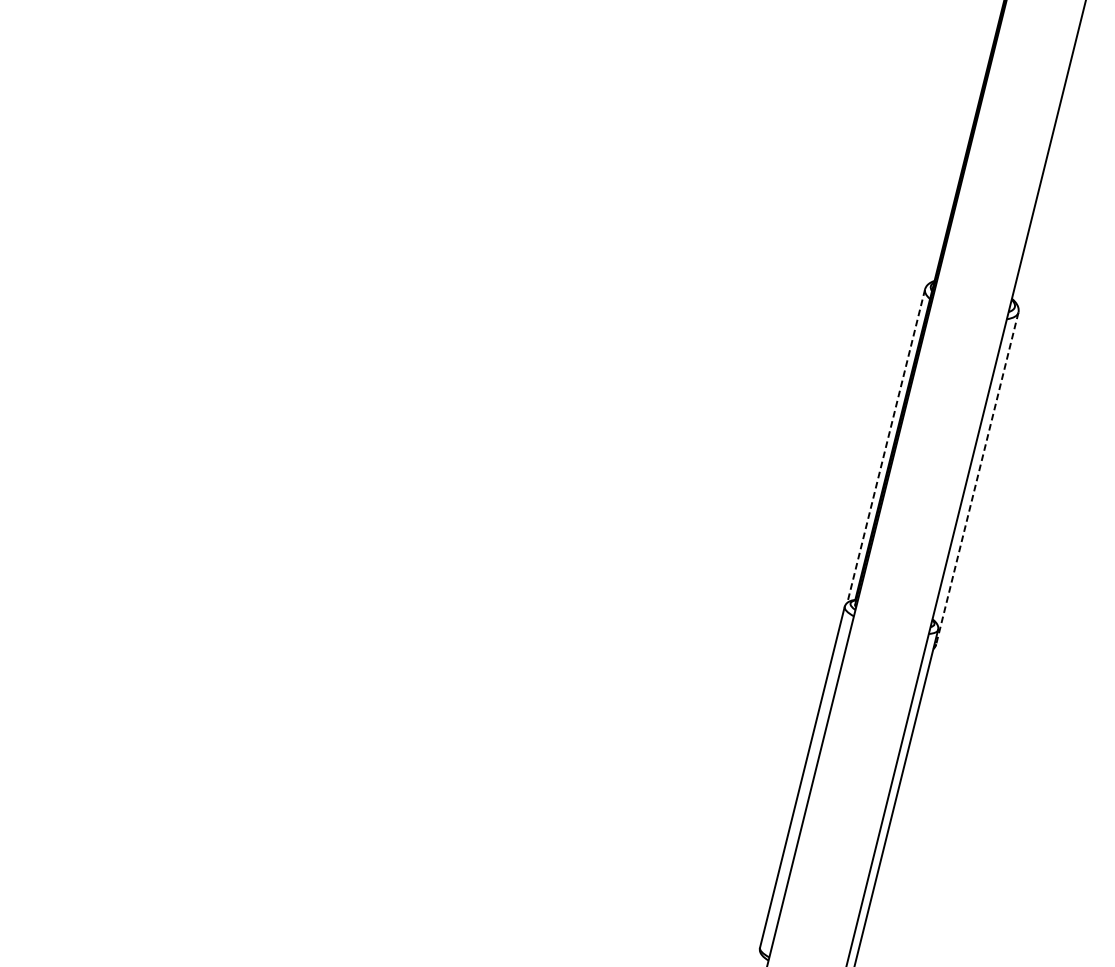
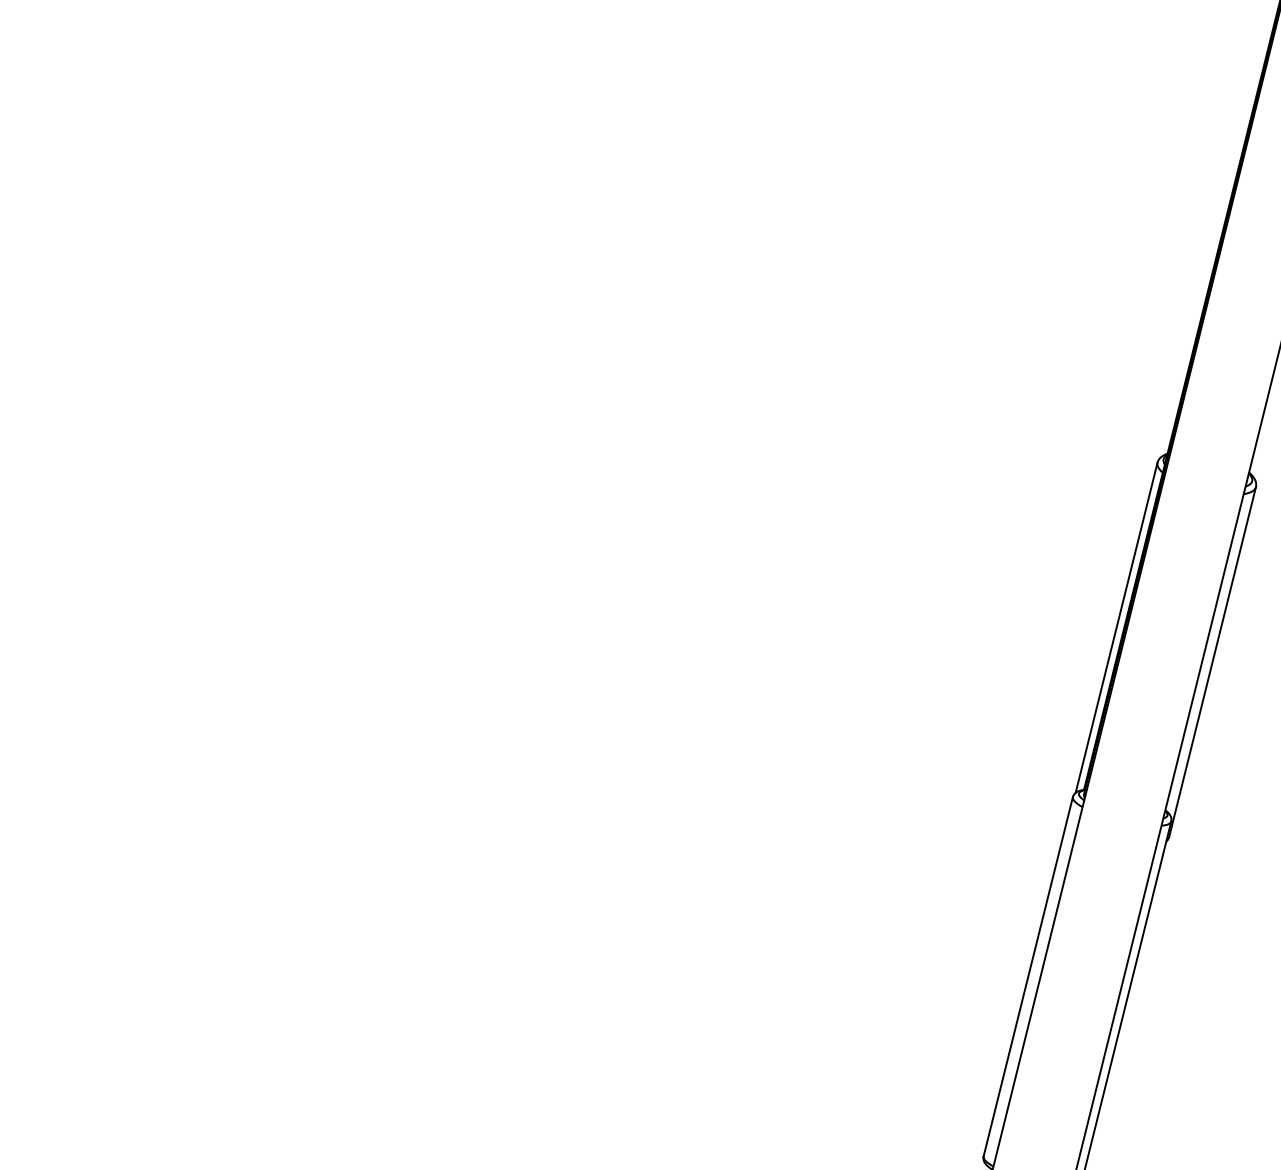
line: (886, 446) -> (1116, 628), dashed -> solid
line: (977, 479) -> (1212, 662), dashed -> solid

